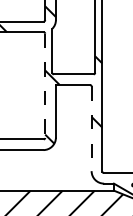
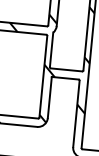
line: (45, 86) -> (43, 77), dashed -> solid
line: (91, 129) -> (76, 114), dashed -> solid

